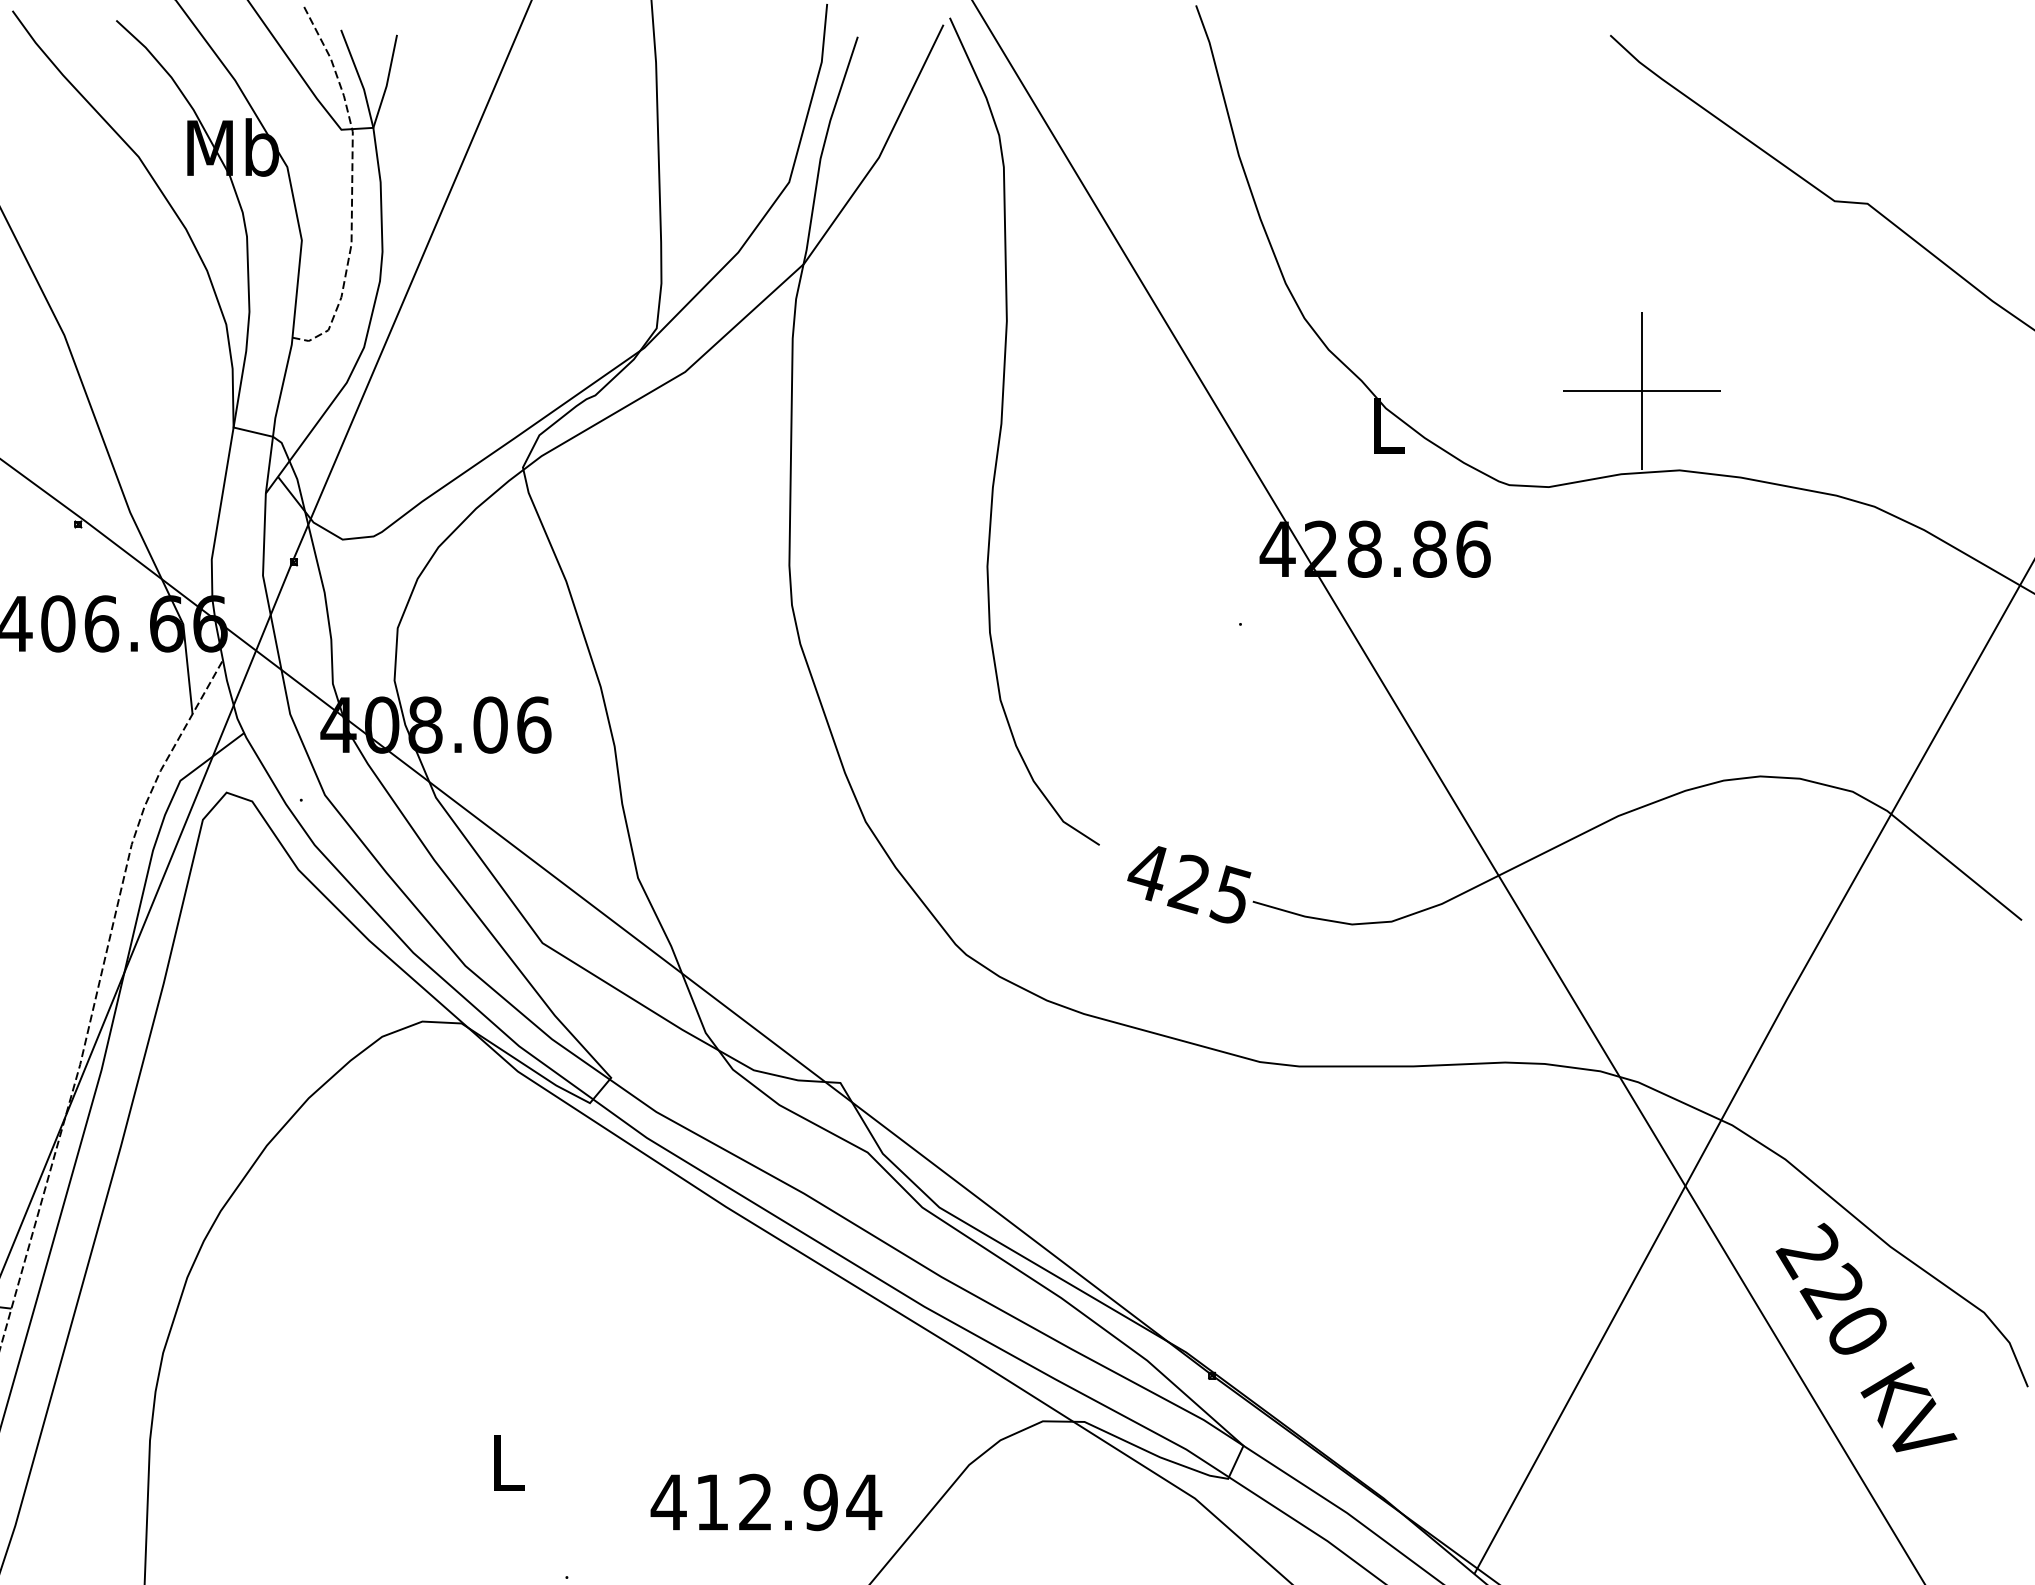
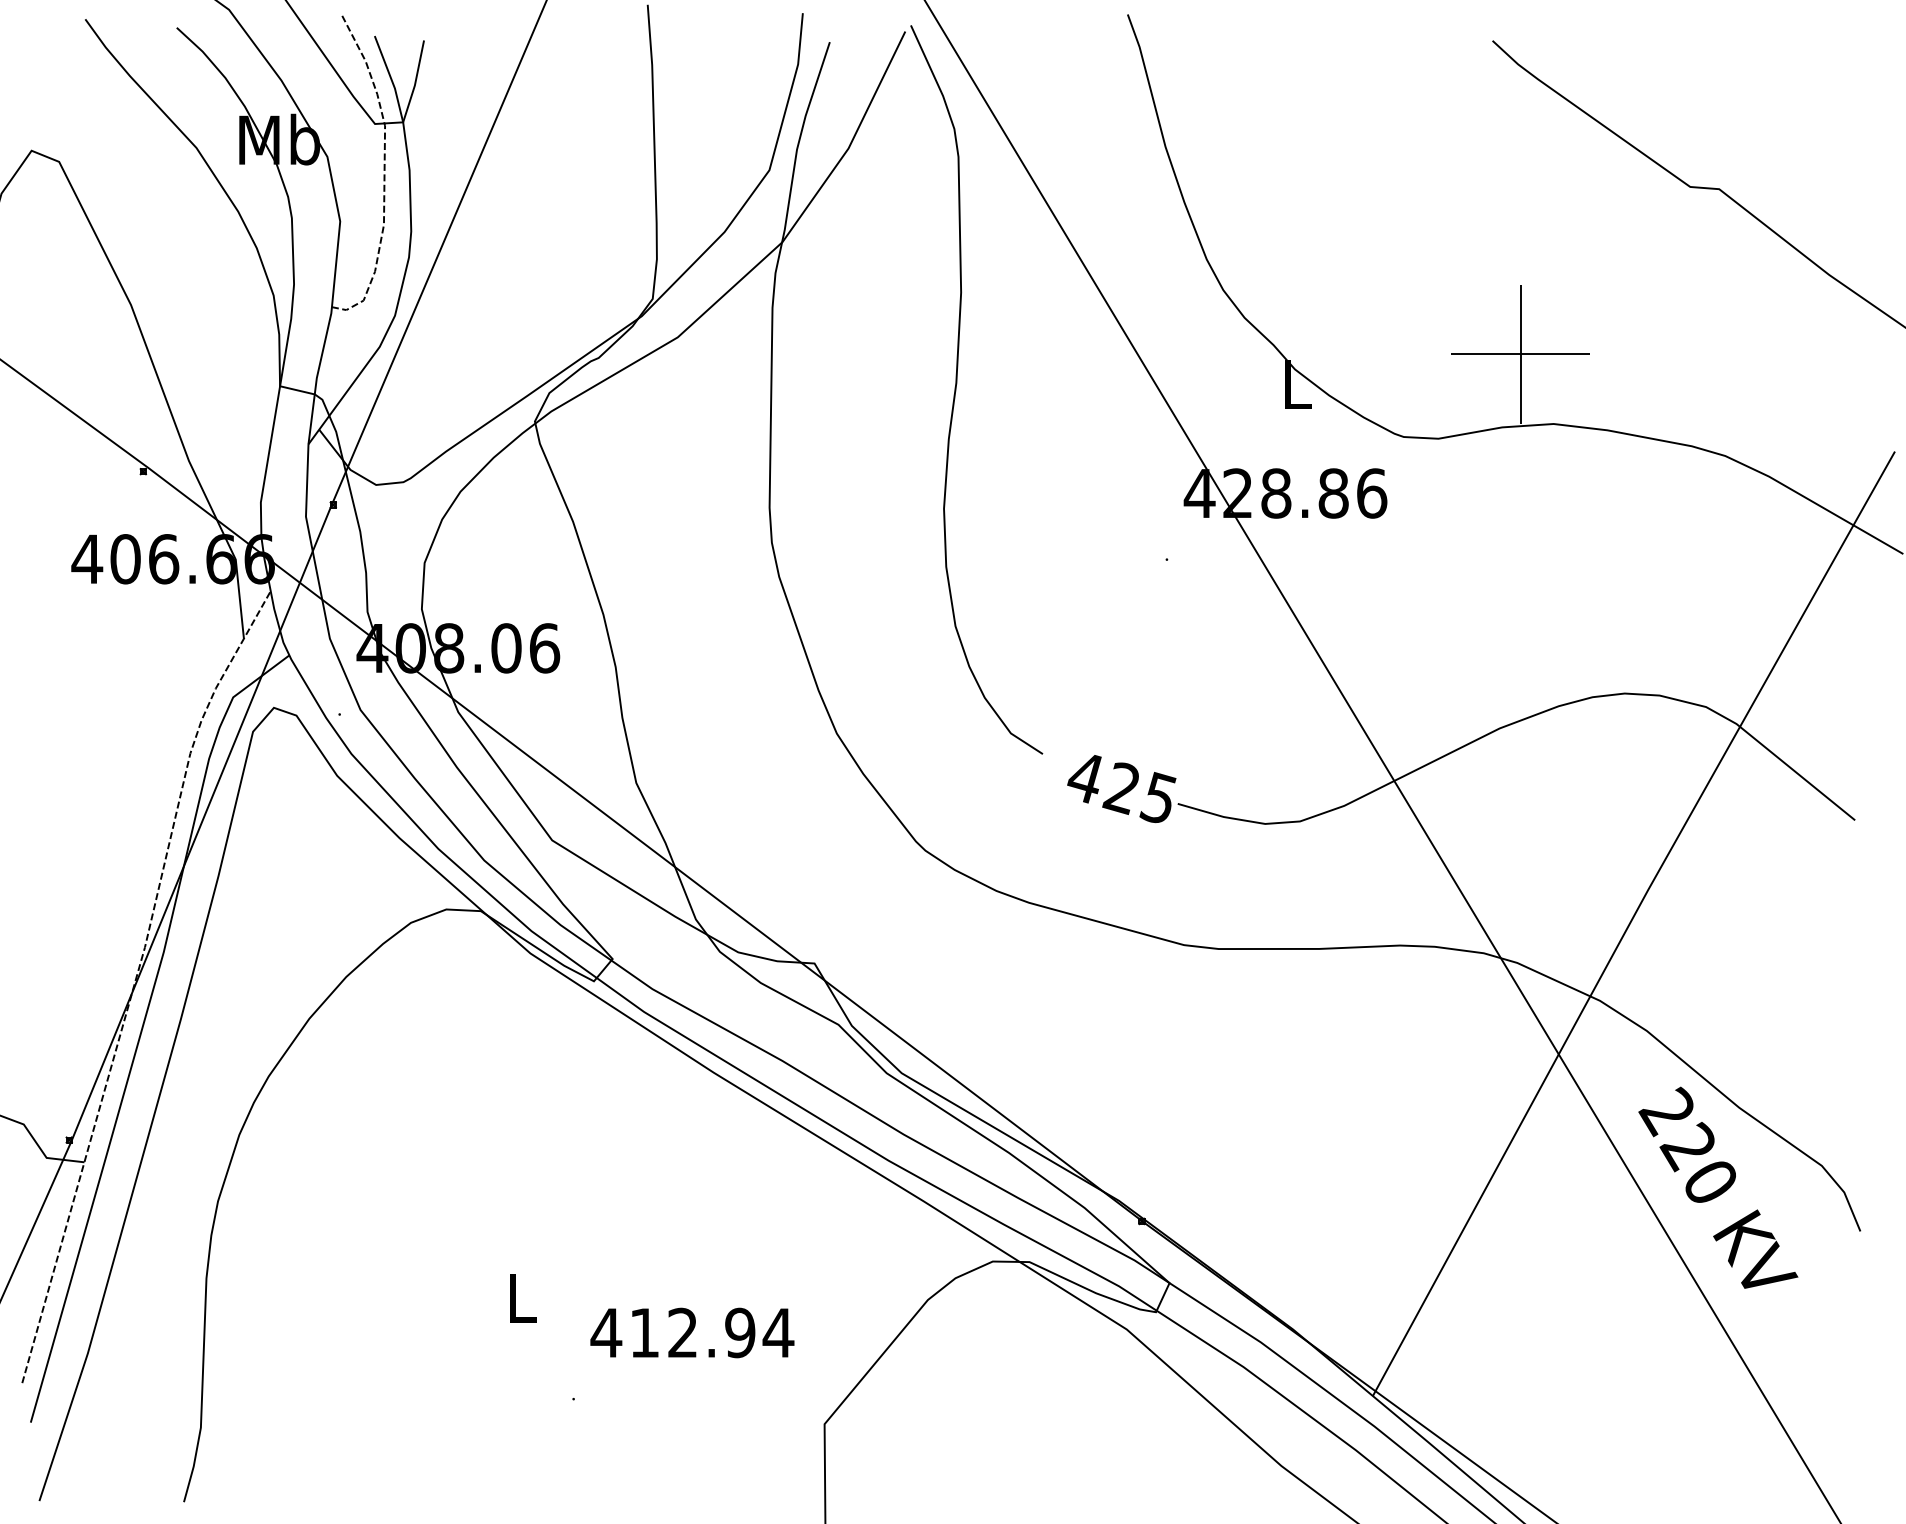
text: (766, 1501) -> (692, 1332), moved

